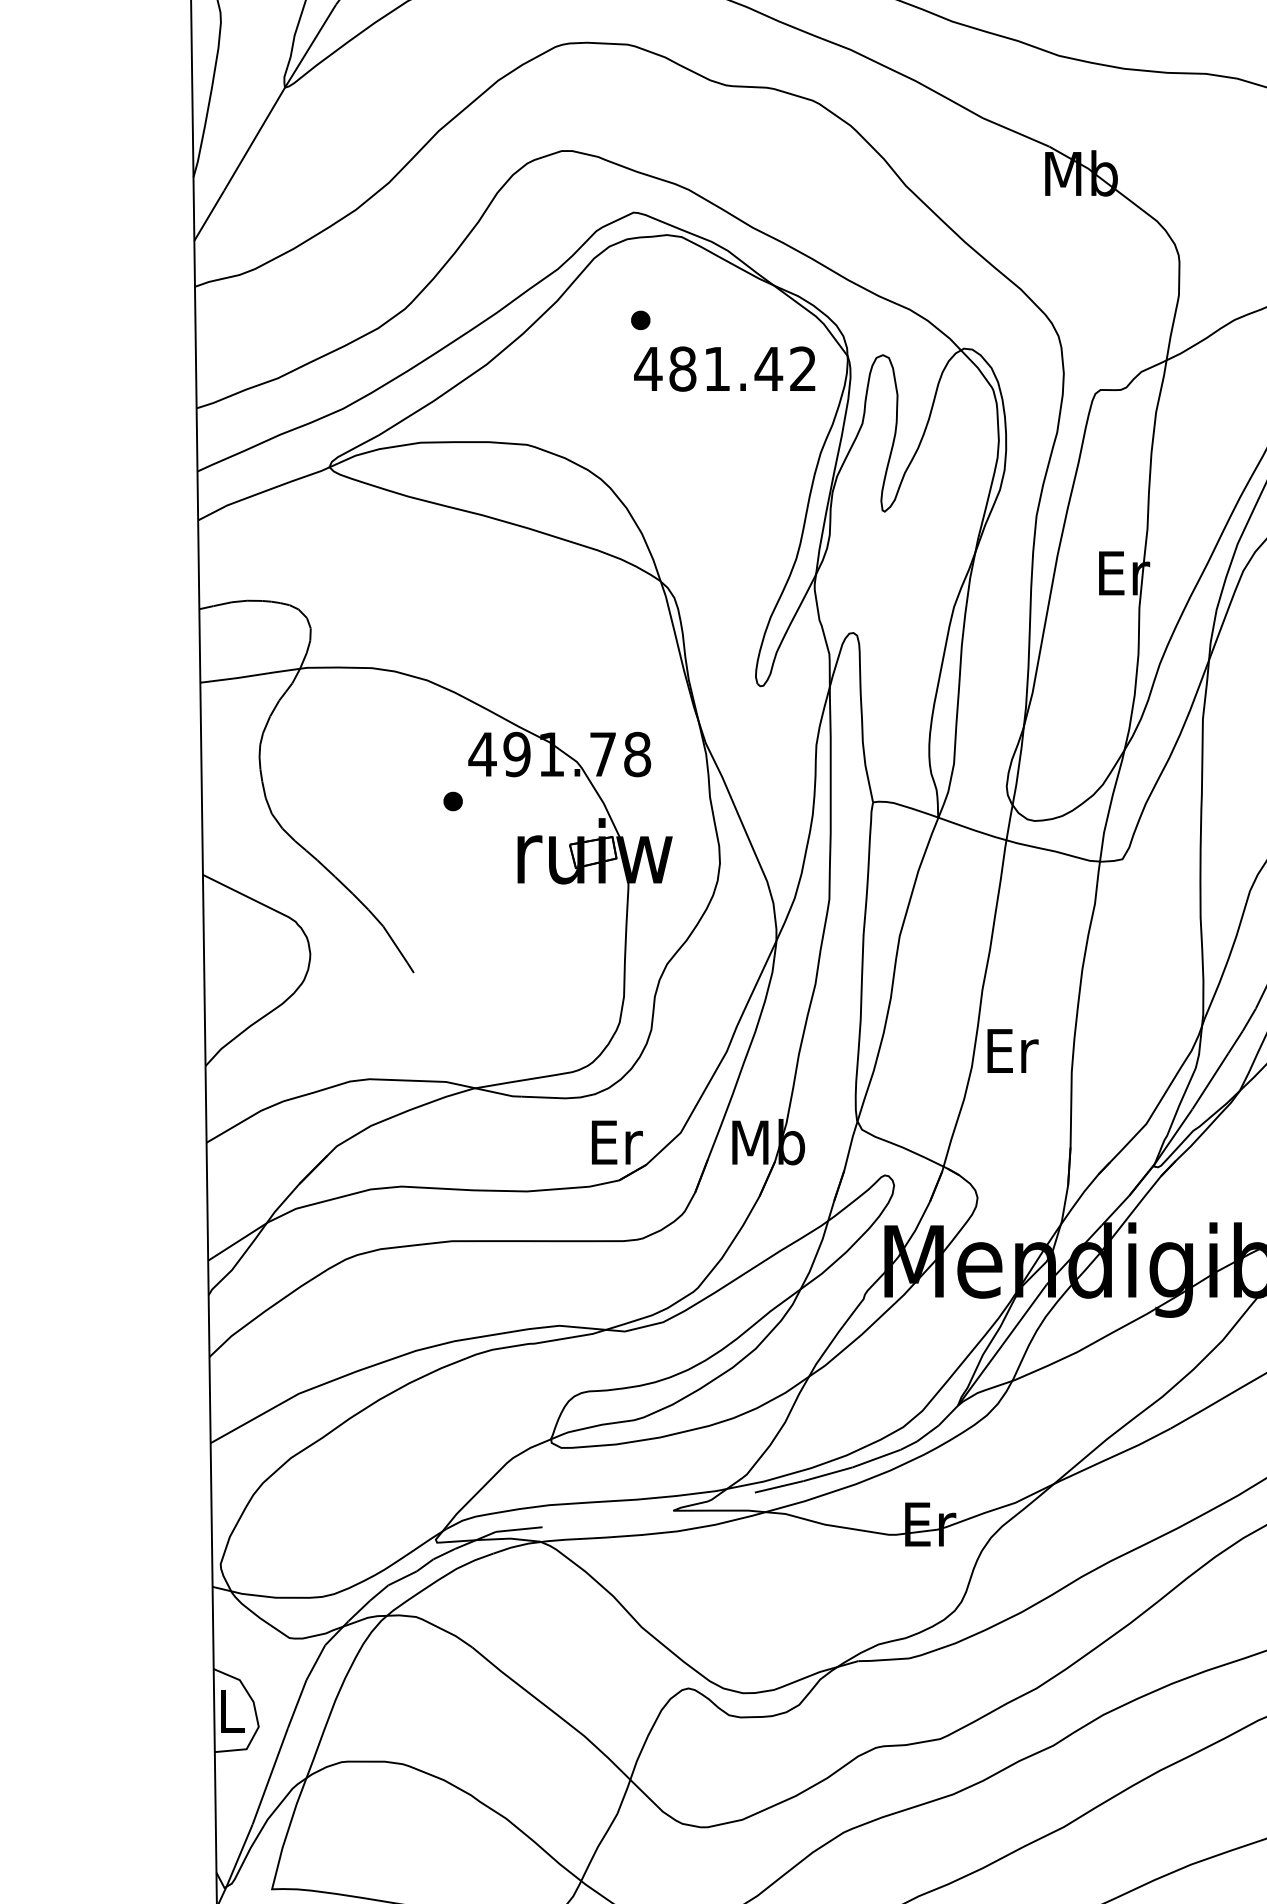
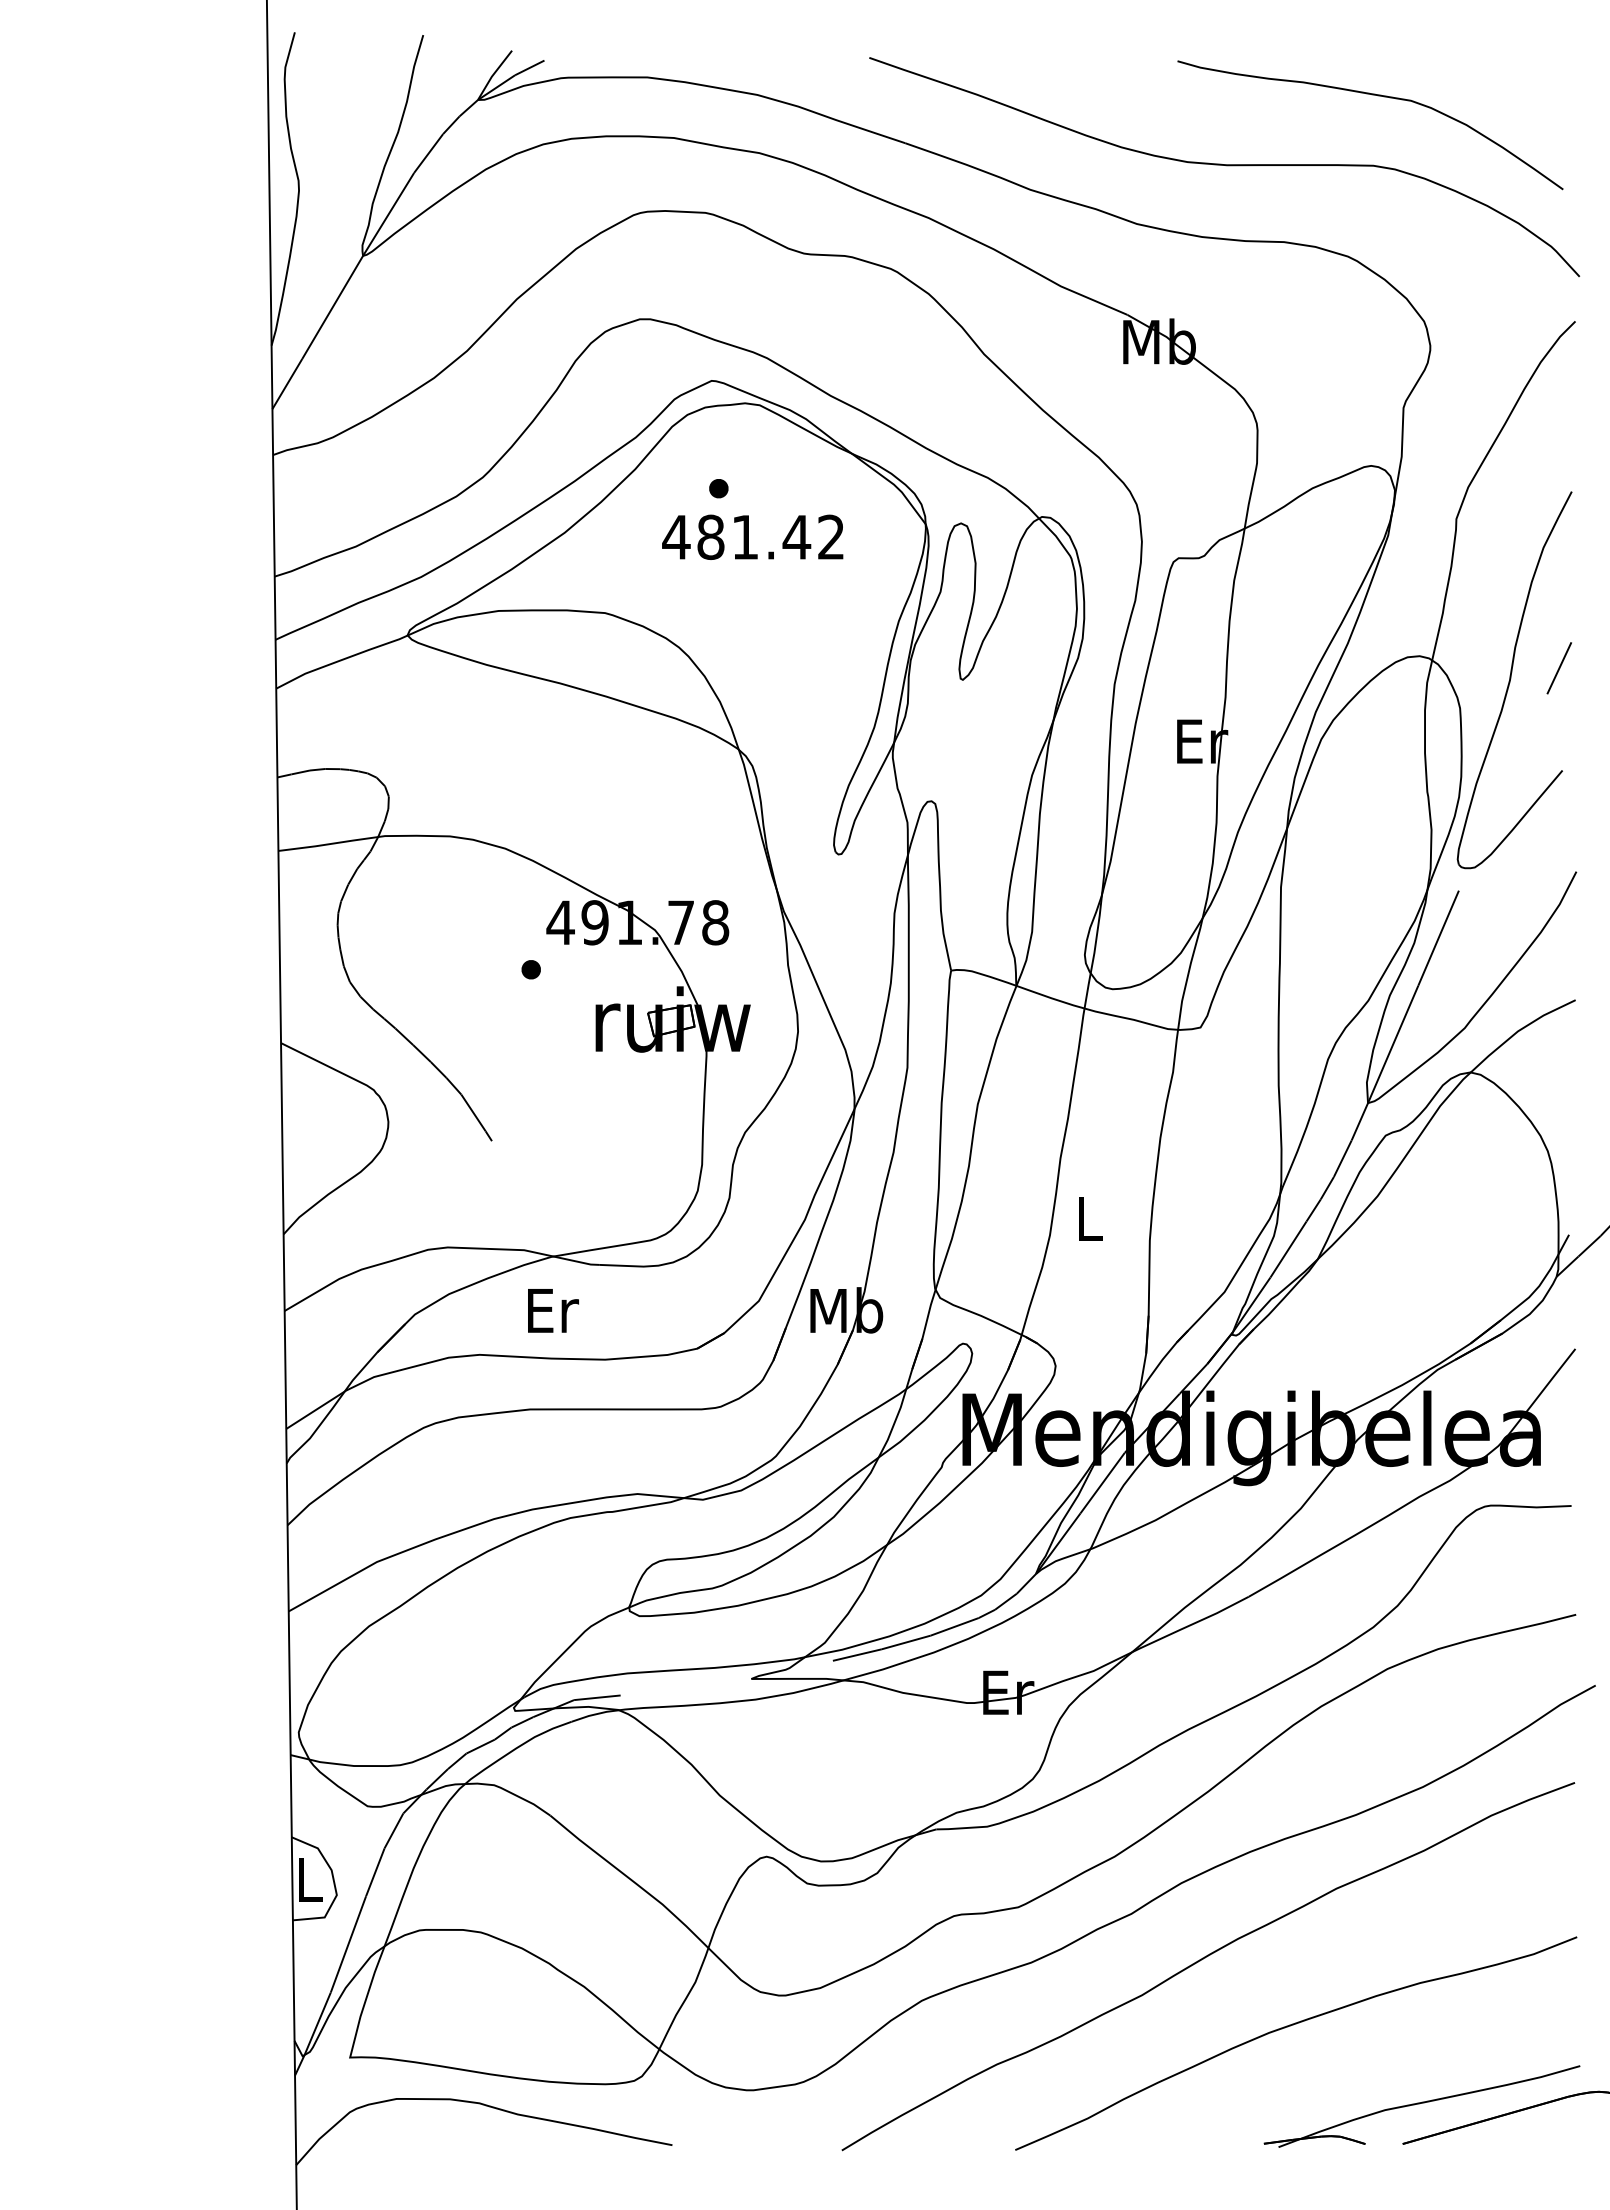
text: (724, 368) -> (752, 536), moved
text: (1012, 1051) -> (1090, 1219), Er -> L
text: (617, 1142) -> (553, 1310), moved

